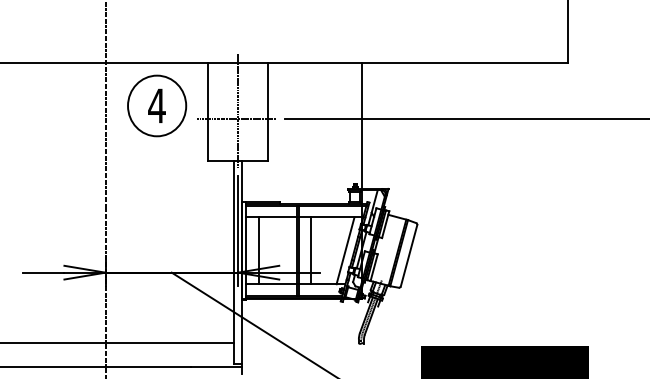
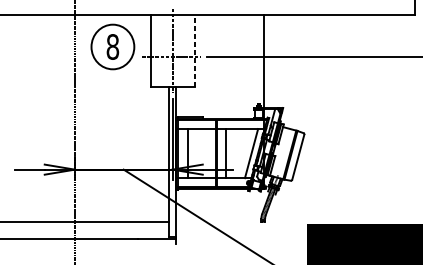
text: (156, 105) -> (112, 46), 4 -> 8
line: (268, 111) -> (194, 51), solid -> dashed

